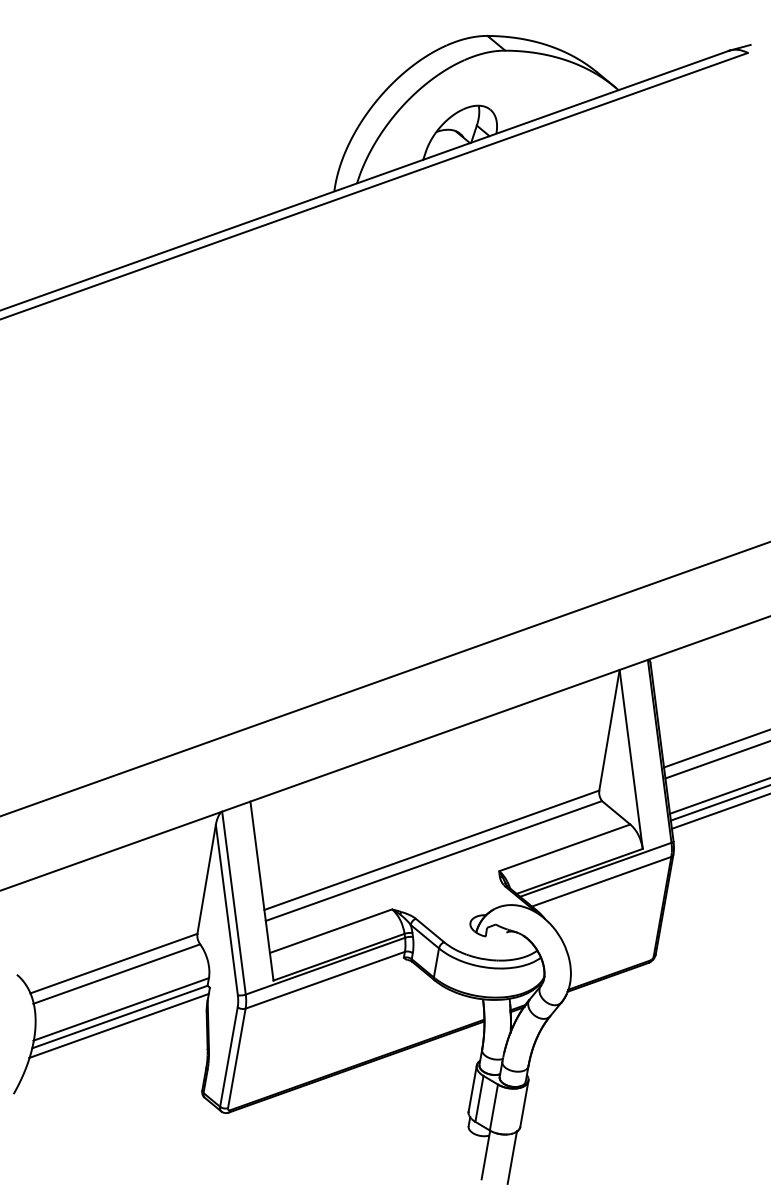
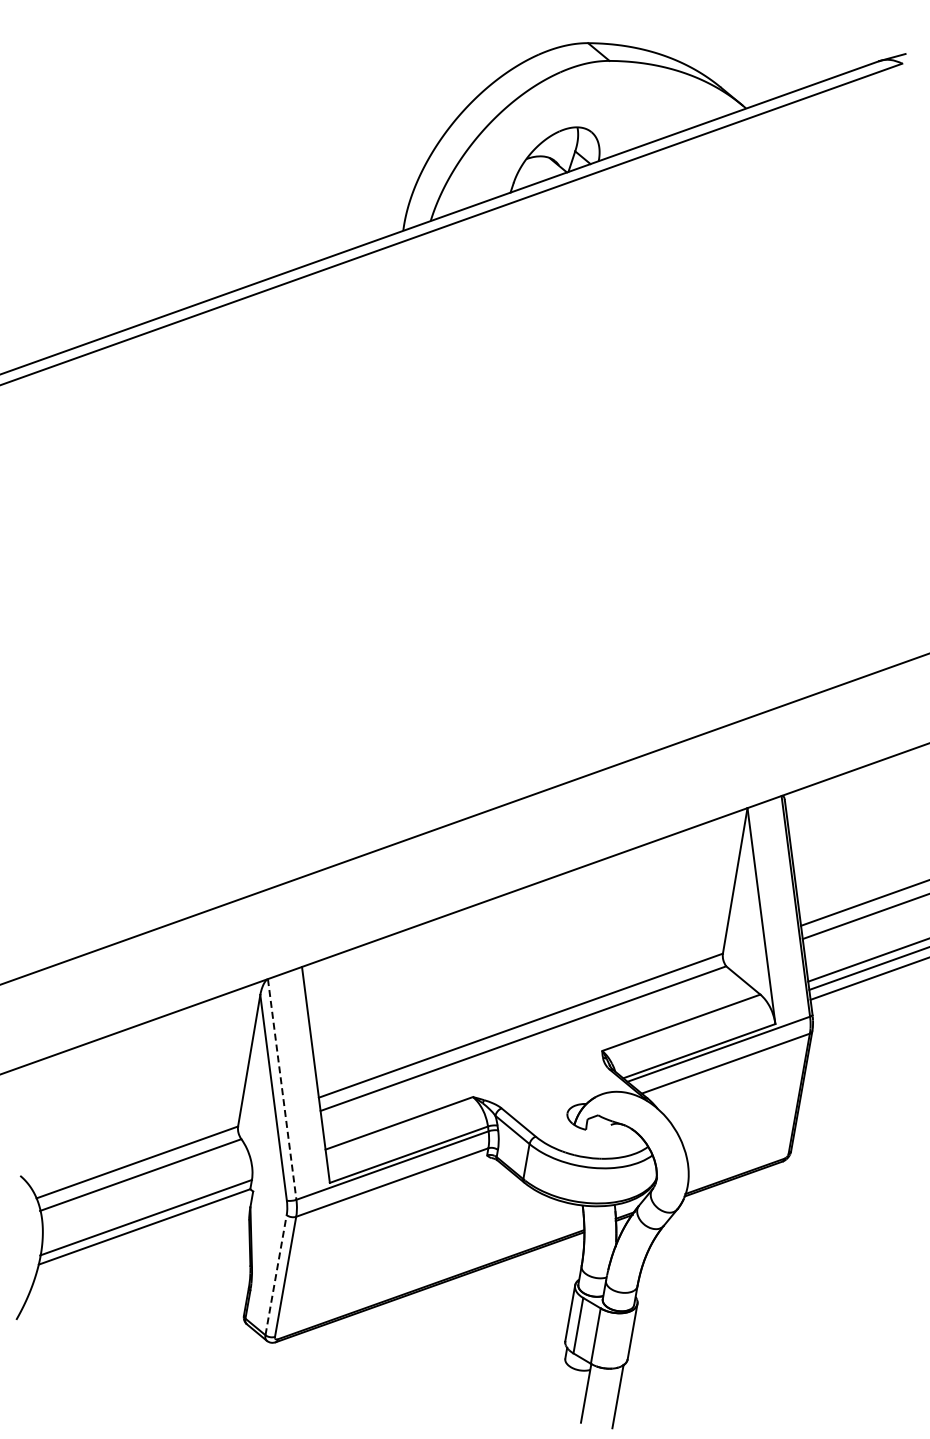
line: (234, 903) -> (282, 1089), solid -> dashed
line: (119, 1025) -> (143, 1237), removed
line: (229, 1057) -> (276, 1275), solid -> dashed

